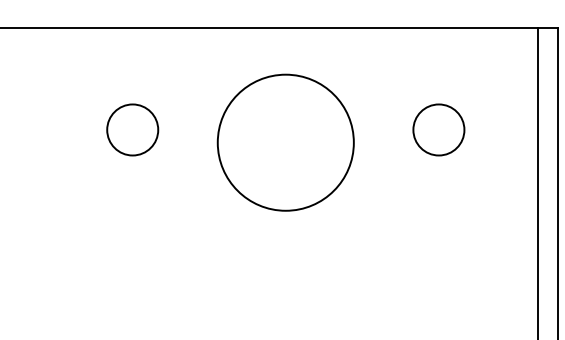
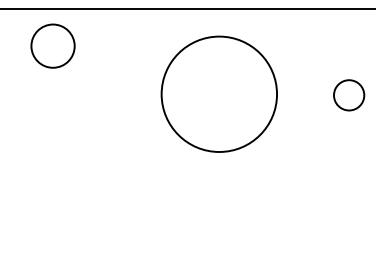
circle: (132, 129) -> (52, 45), moved
circle: (438, 129) -> (348, 94), size x0.7
circle: (285, 142) -> (219, 94), moved

